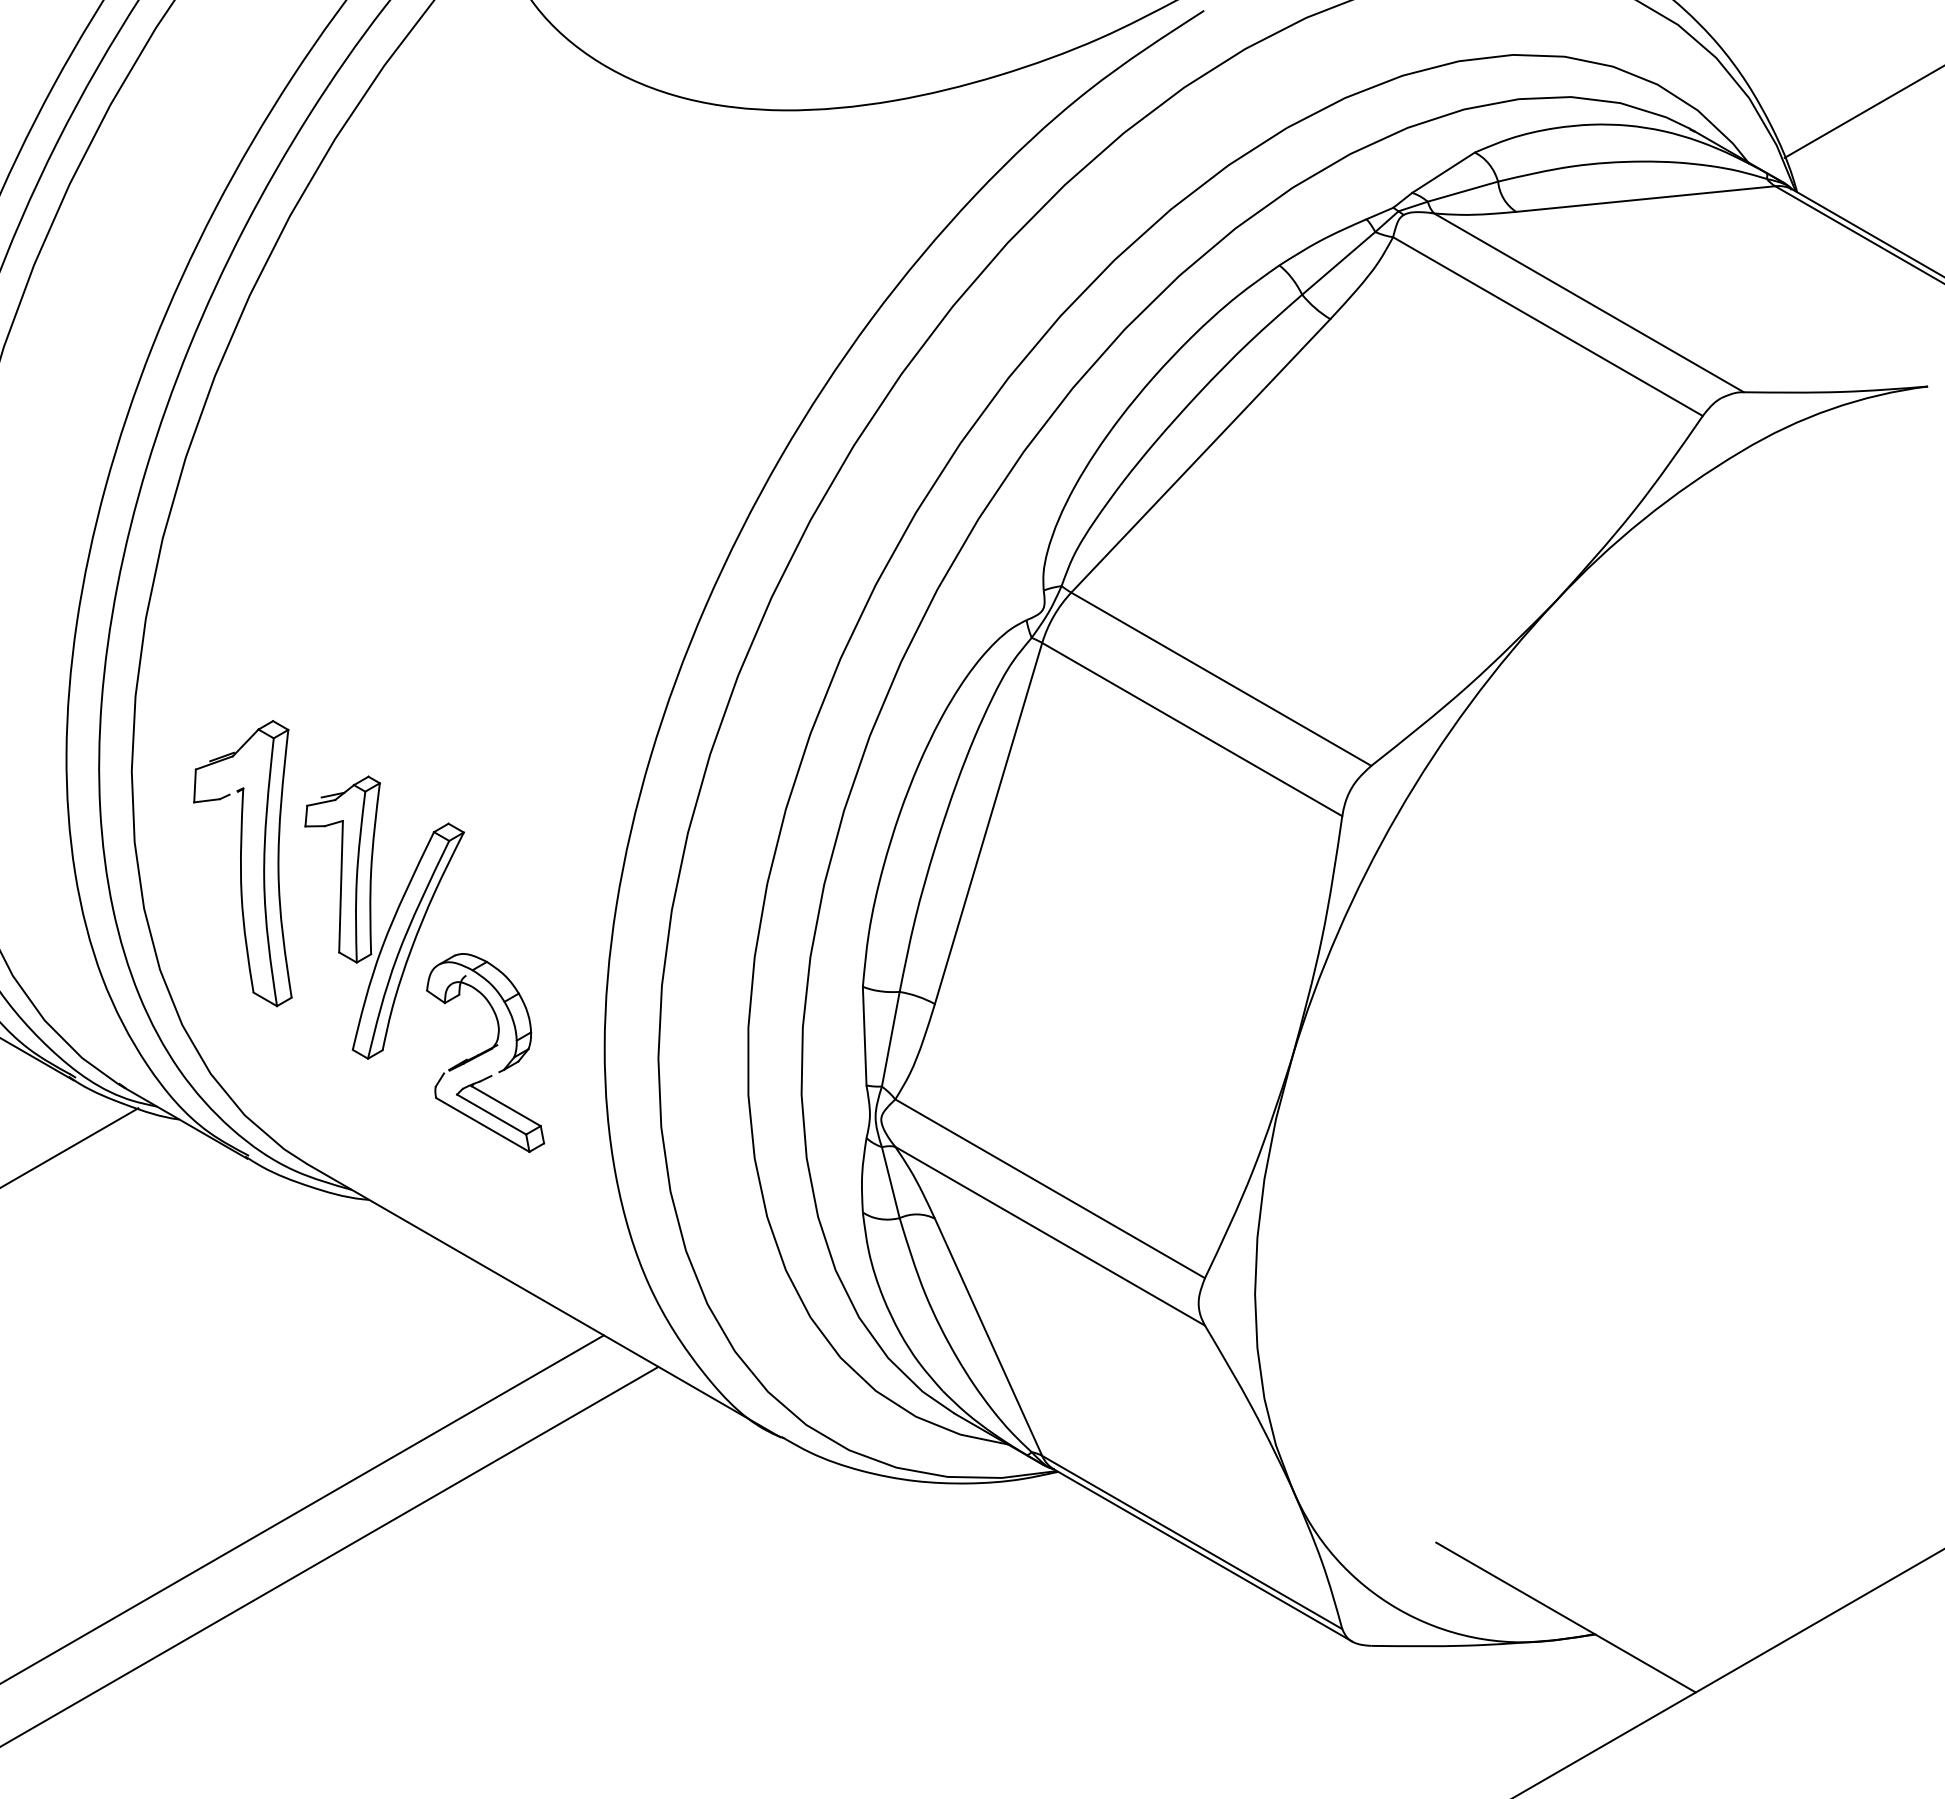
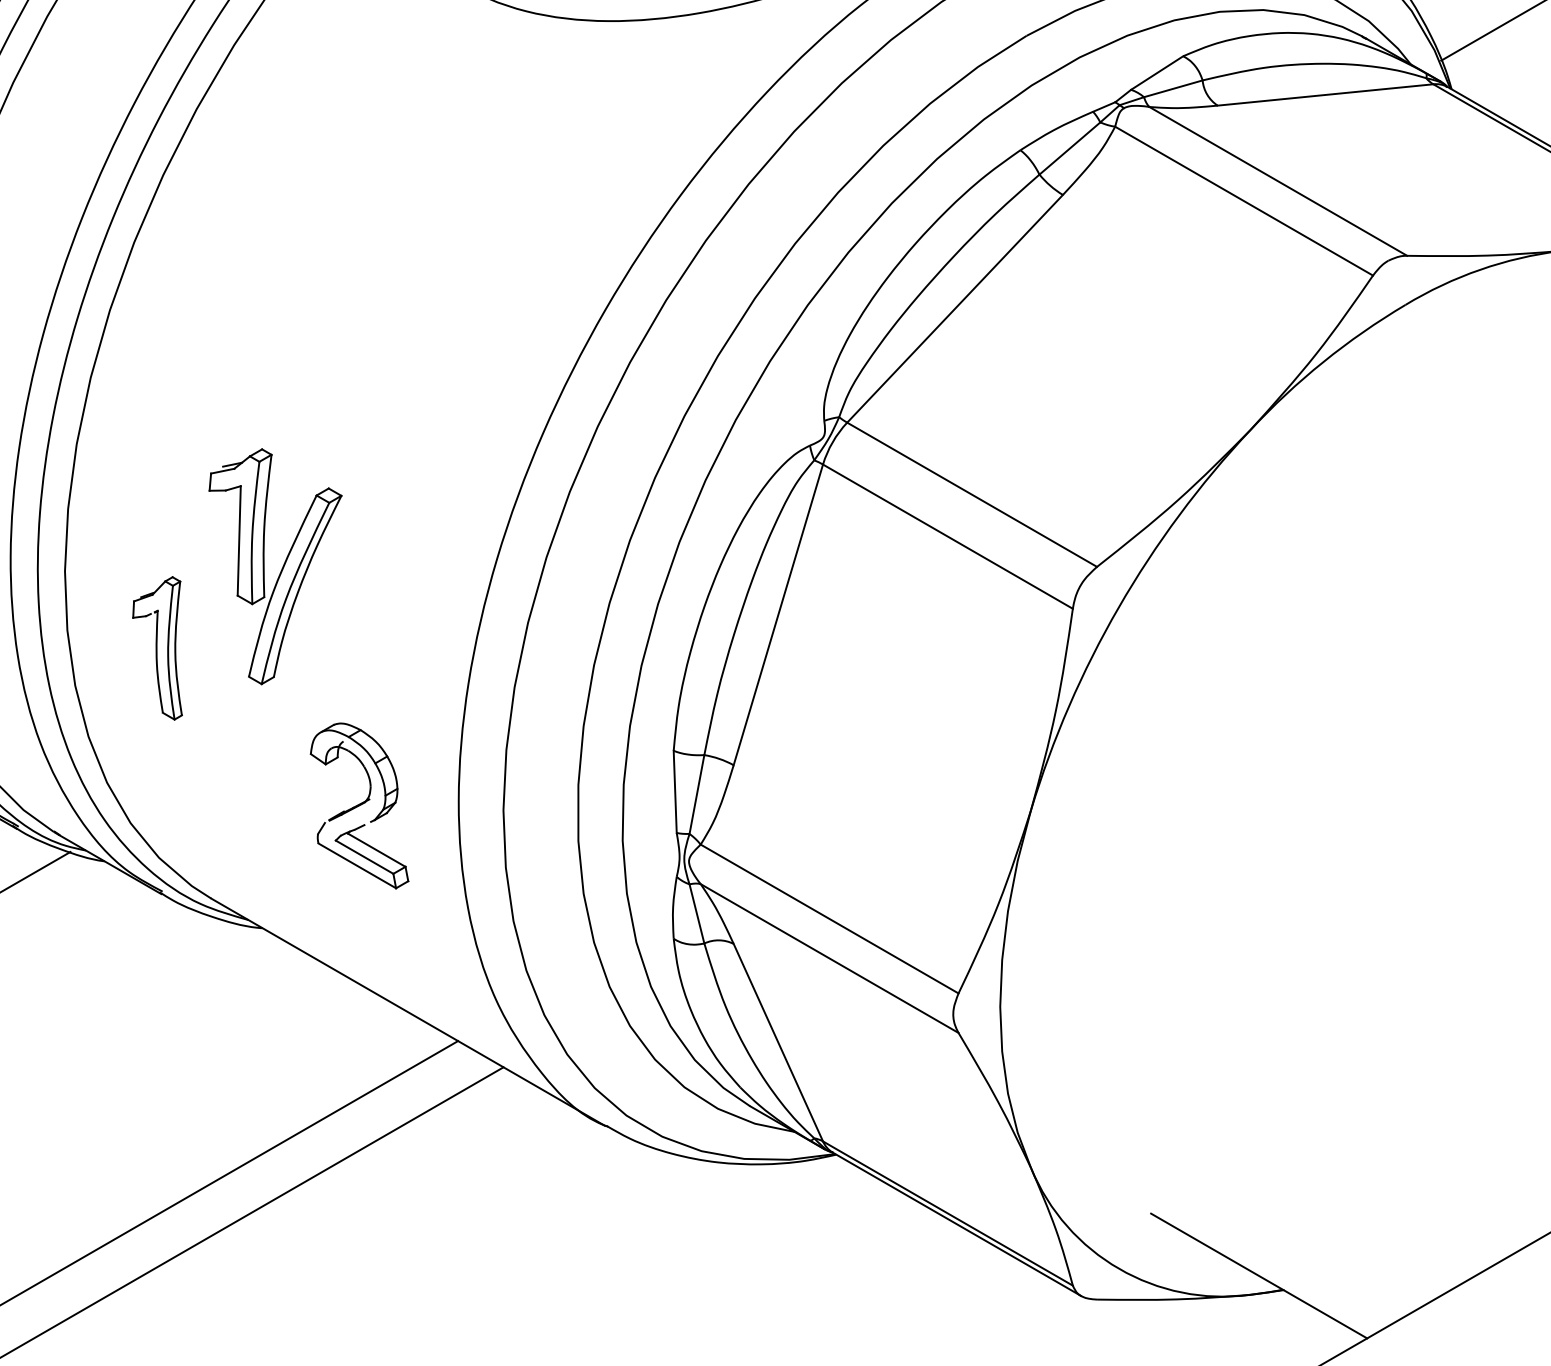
part: (242, 863) -> (157, 648), size x0.6
part: (391, 921) -> (281, 569), moved

